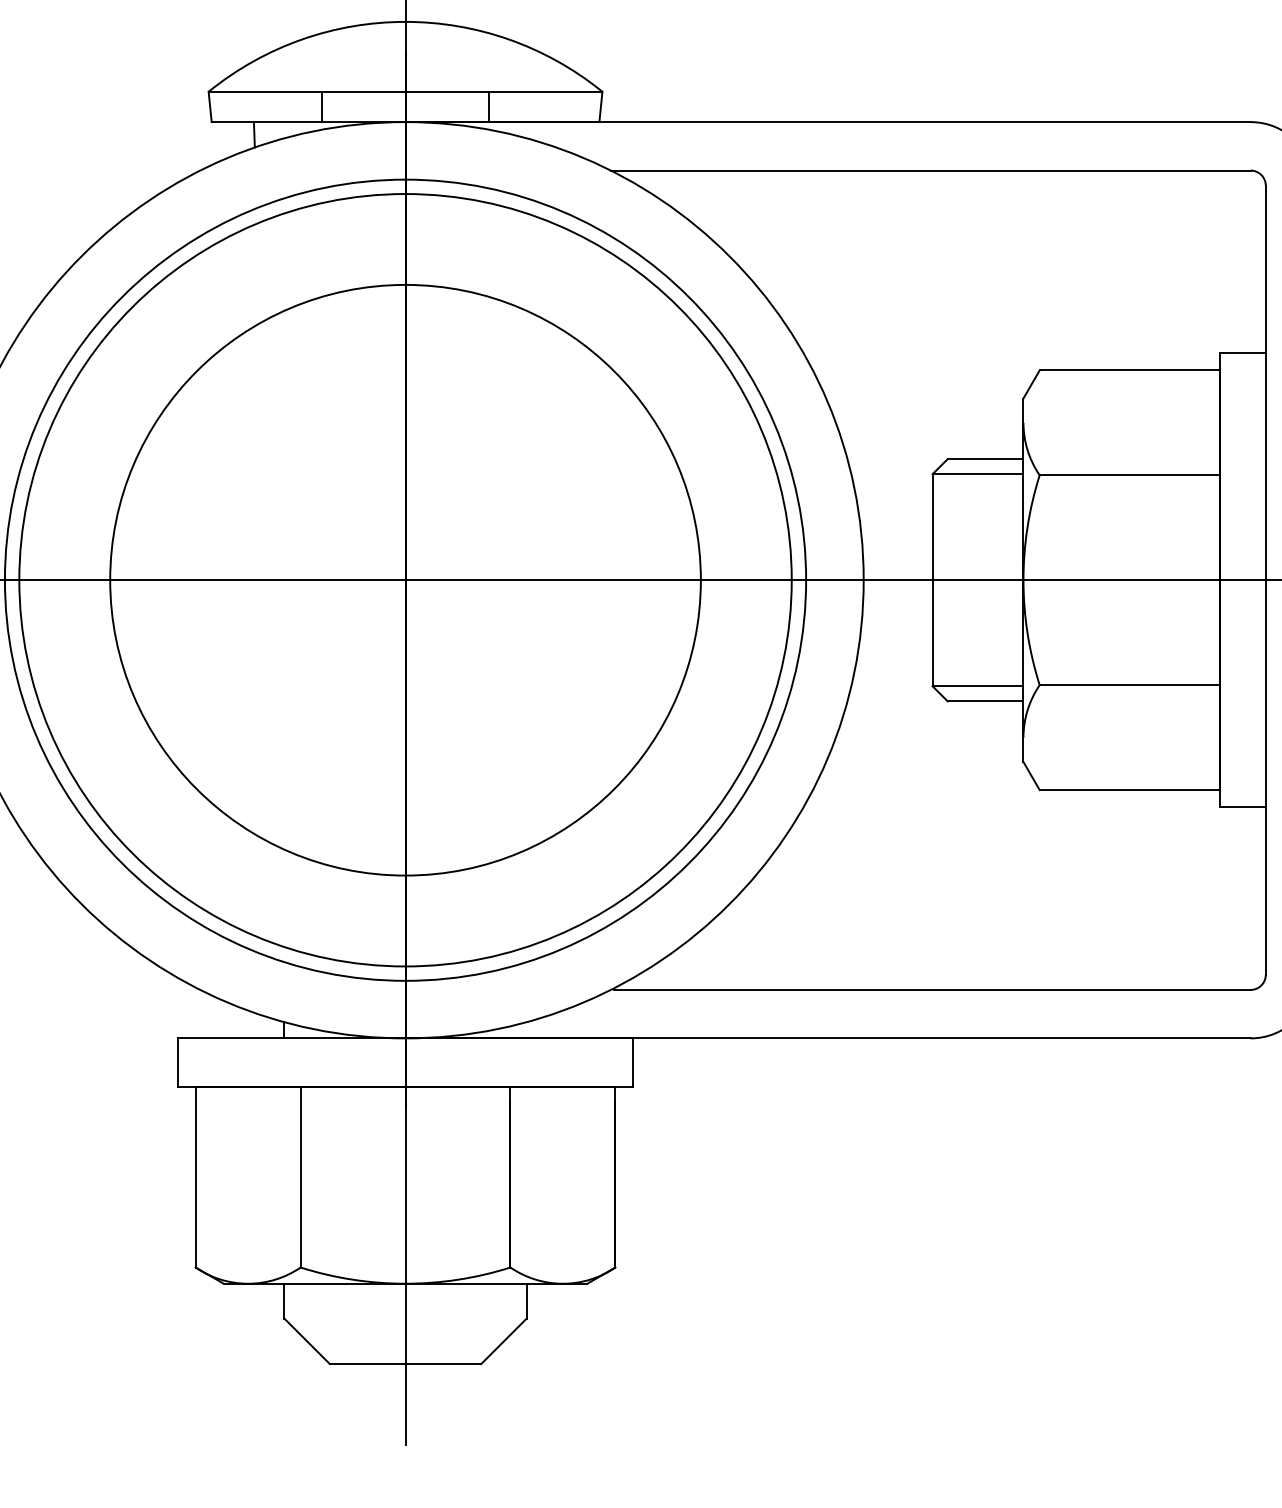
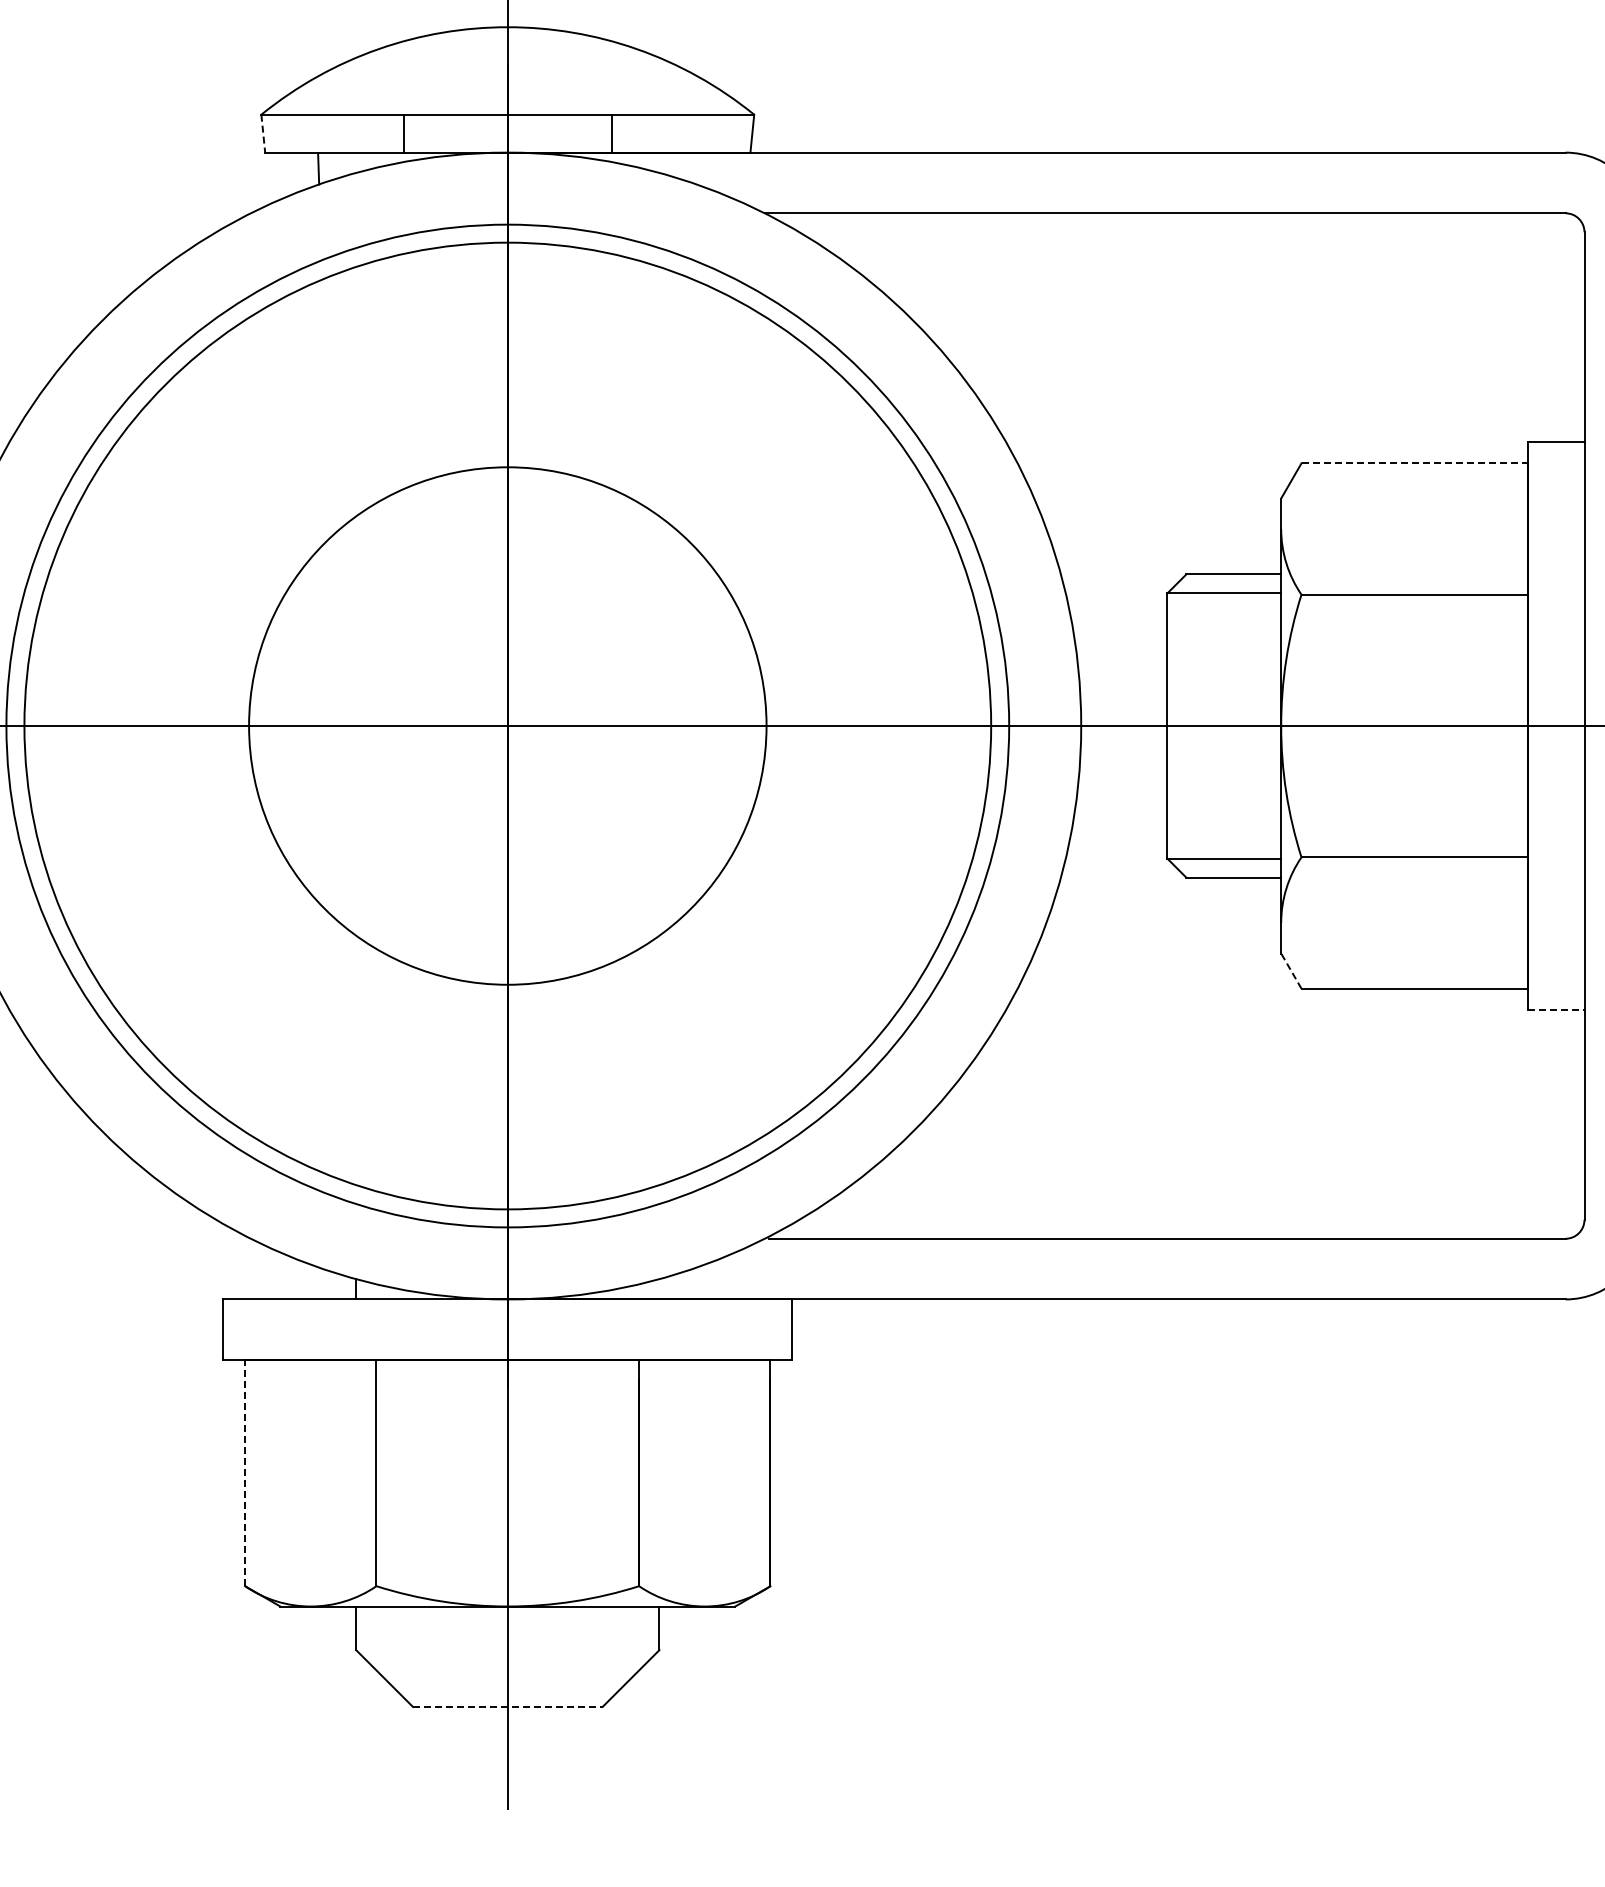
line: (210, 107) -> (263, 134), solid -> dashed
line: (1130, 370) -> (1415, 463), solid -> dashed
circle: (405, 579) -> (507, 725), size x0.7
line: (1031, 775) -> (1291, 970), solid -> dashed
line: (1243, 807) -> (1556, 1010), solid -> dashed
line: (195, 1176) -> (245, 1472), solid -> dashed
line: (405, 1363) -> (507, 1706), solid -> dashed

